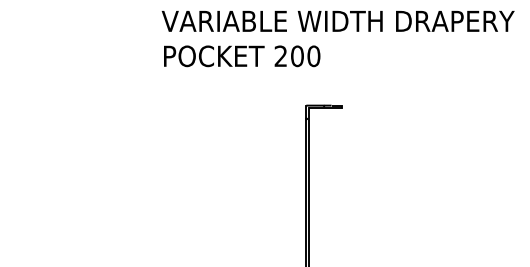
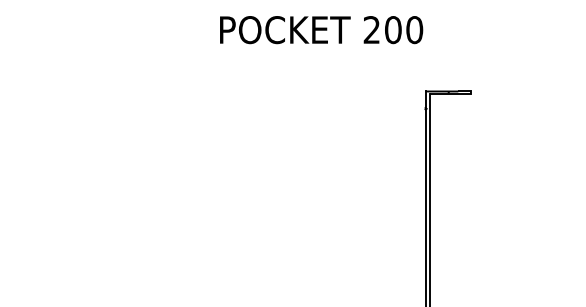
text: (242, 56) -> (321, 30), moved

